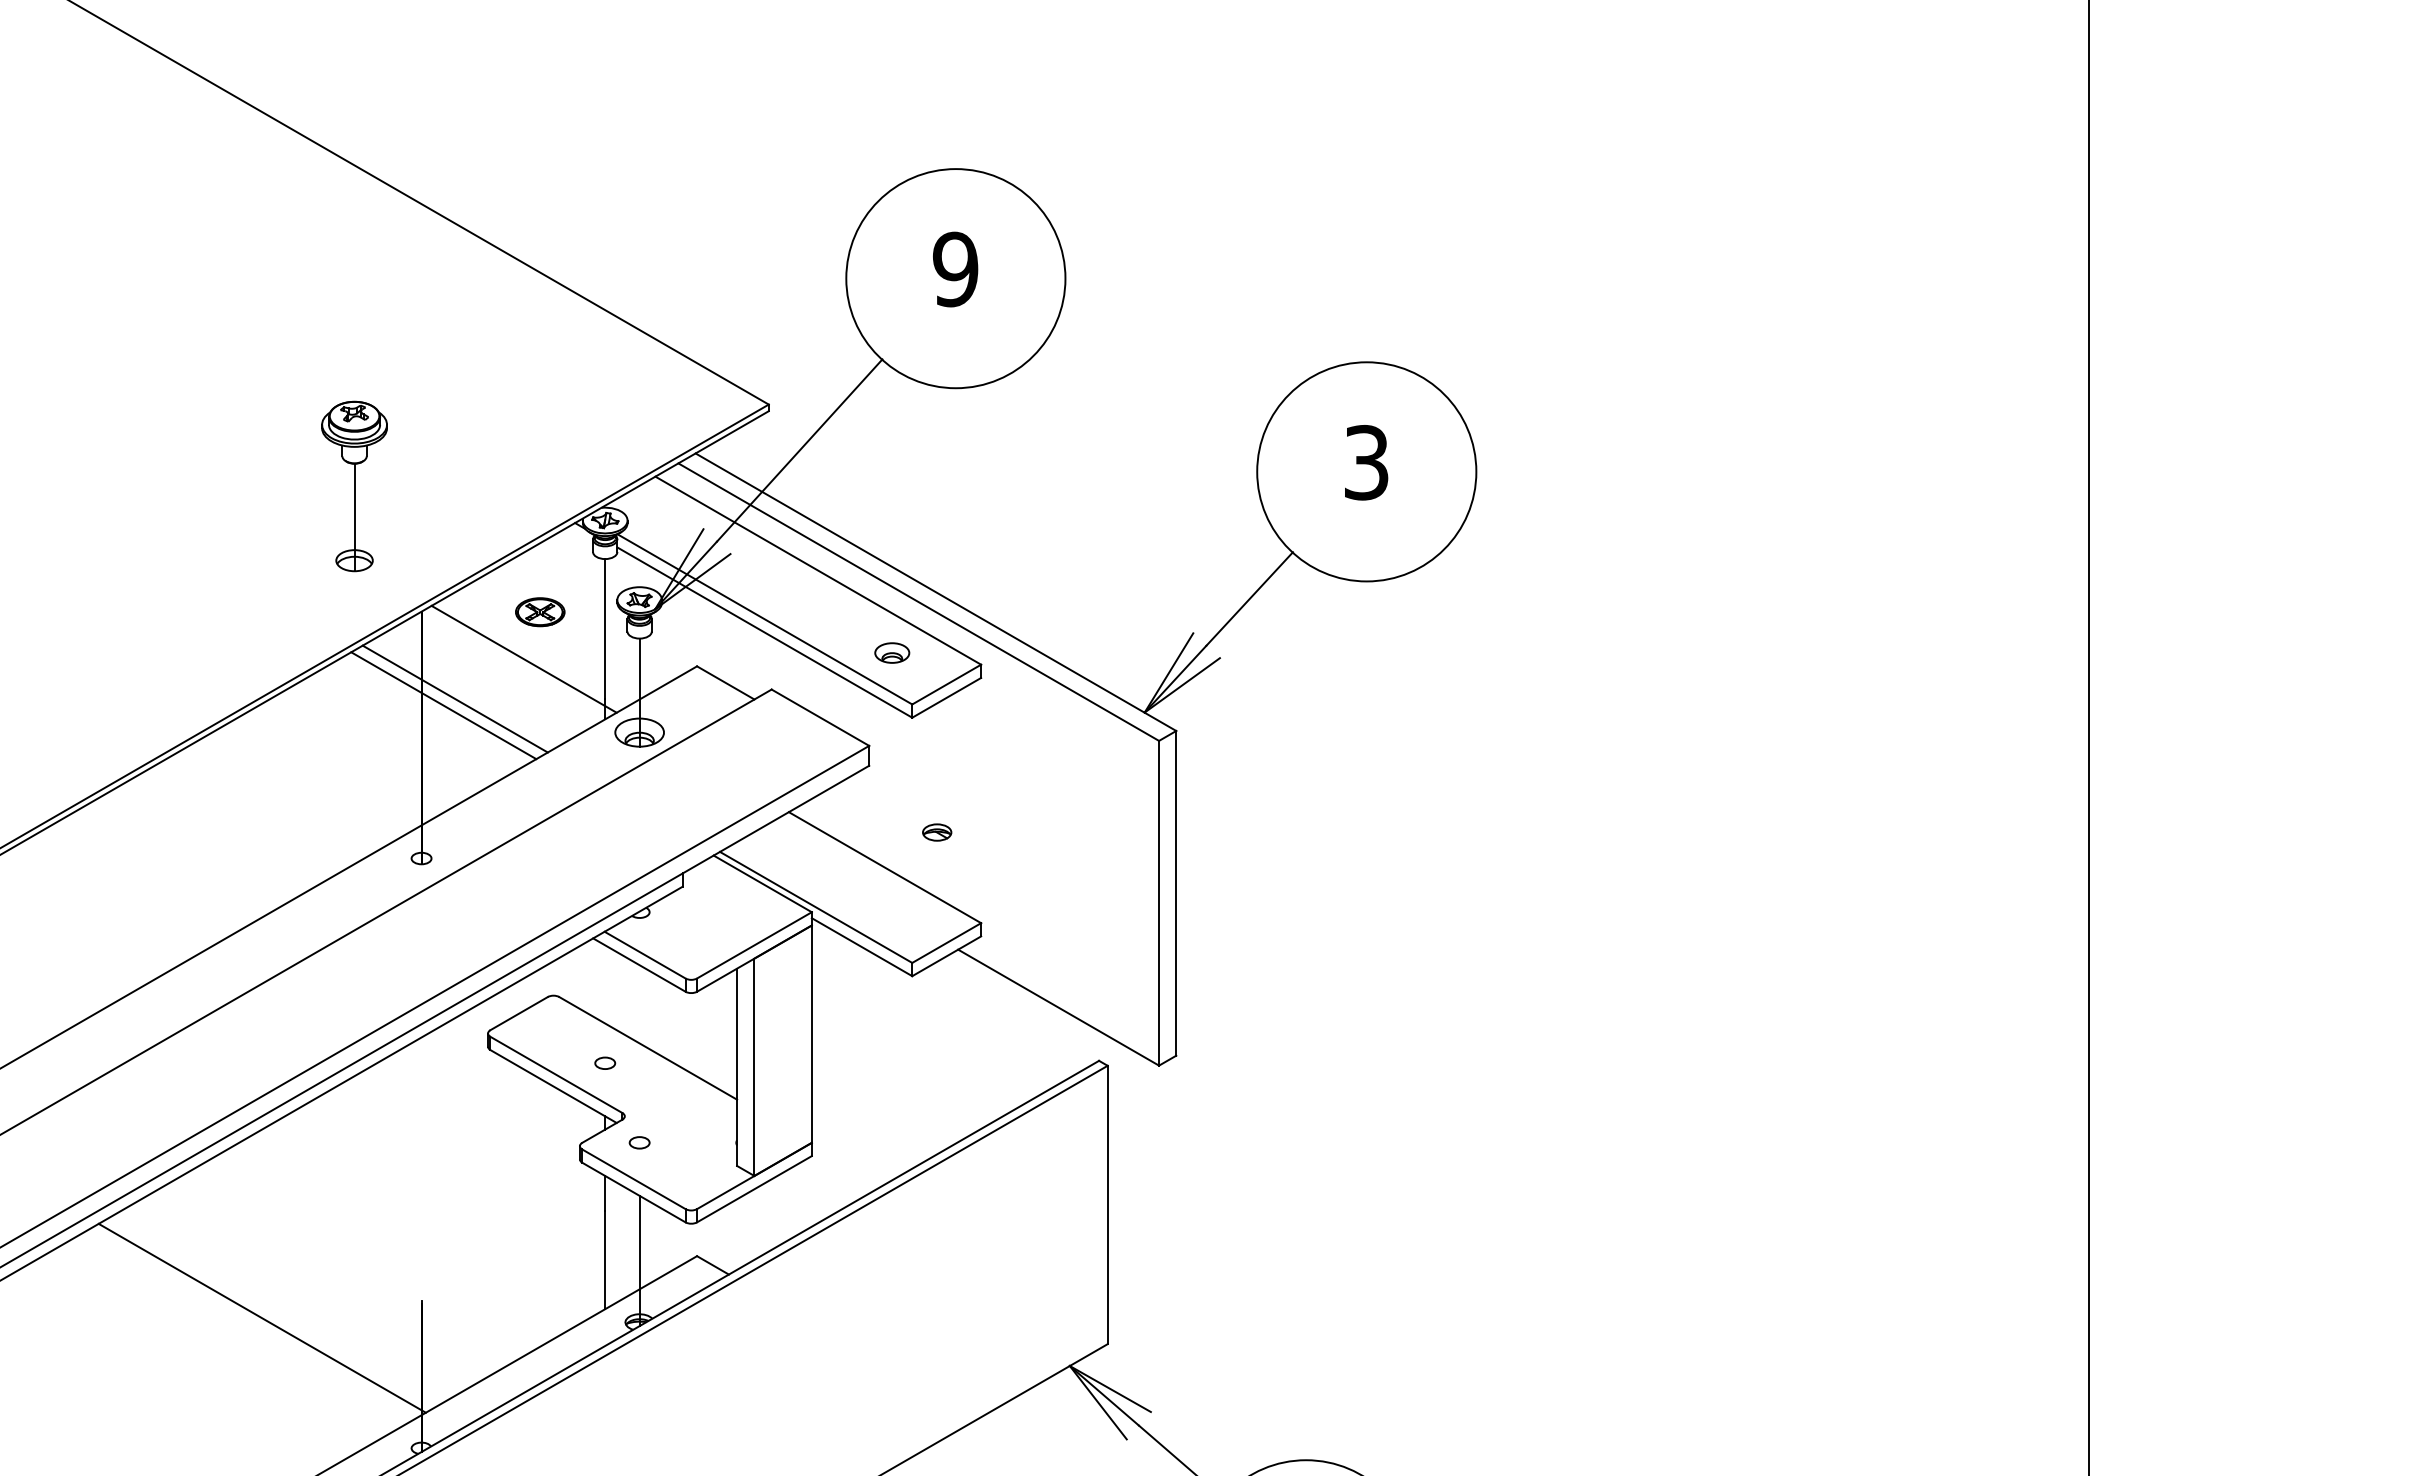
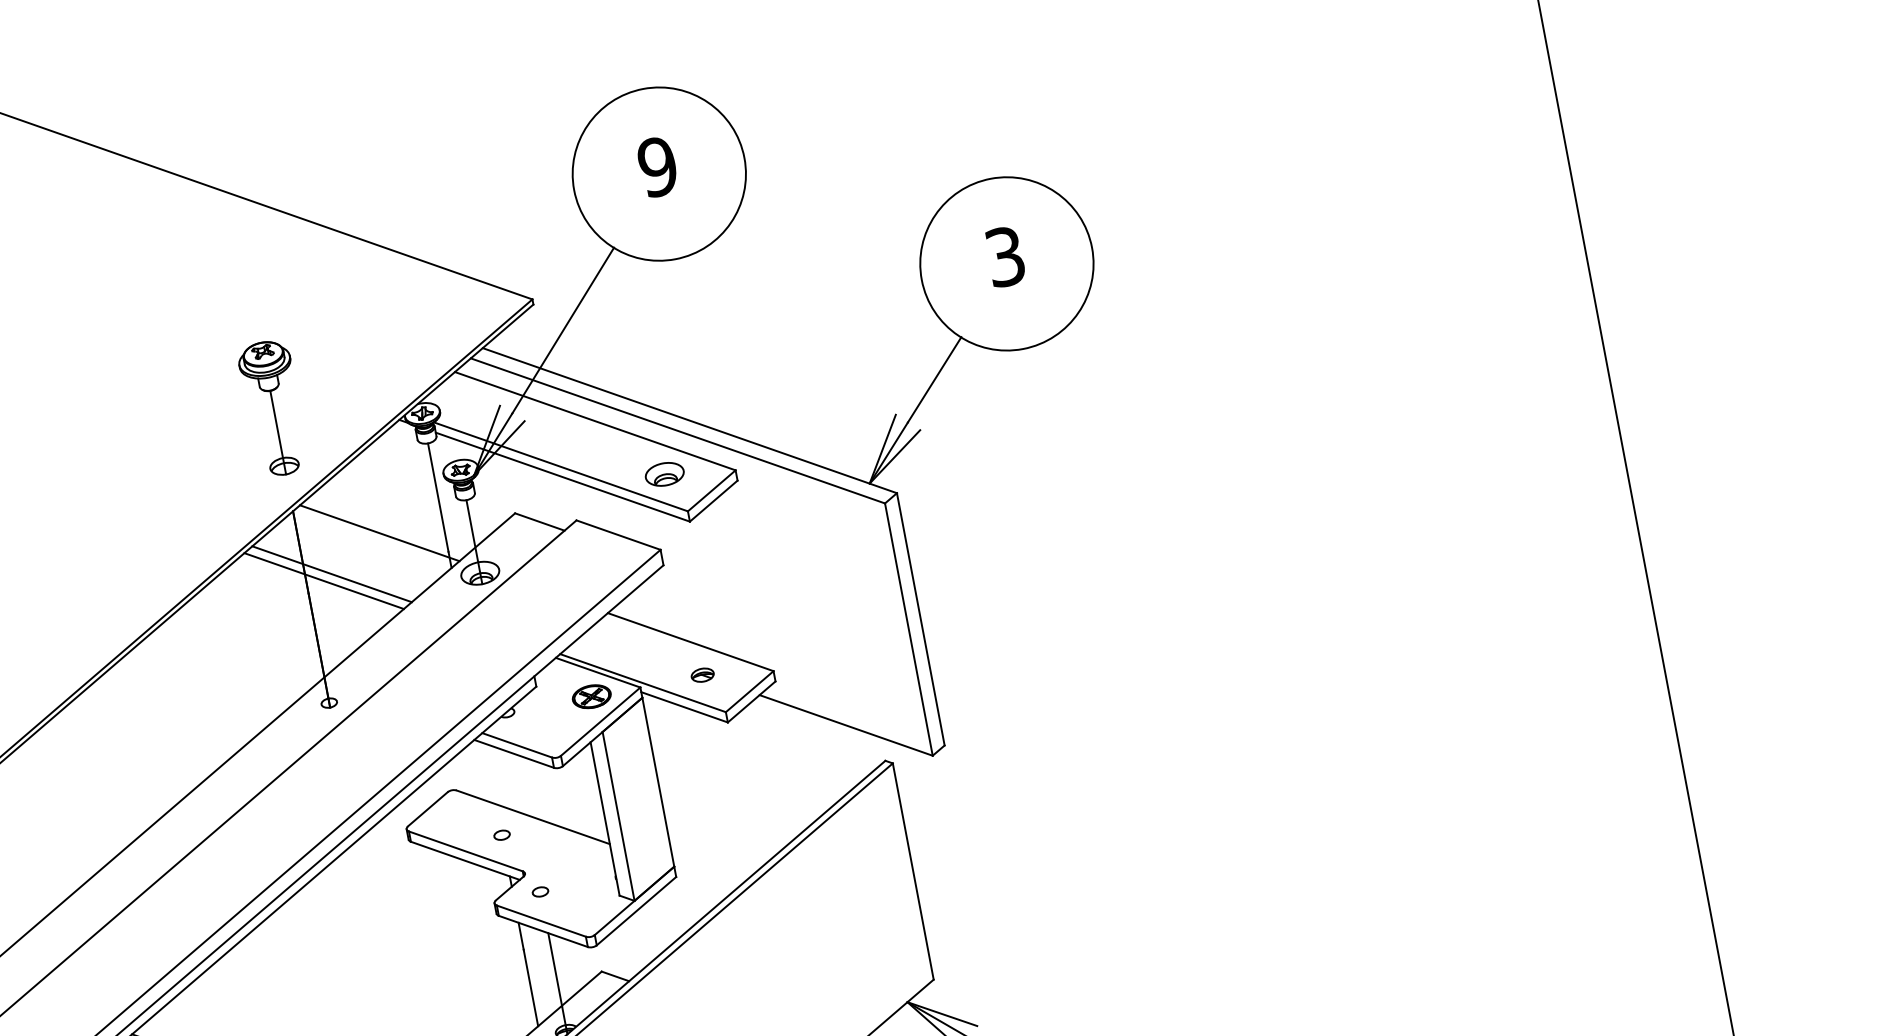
part: (354, 486) -> (273, 408), moved
part: (540, 612) -> (592, 696), moved
part: (892, 652) -> (664, 473), size x1.43
part: (937, 832) -> (702, 675), moved

